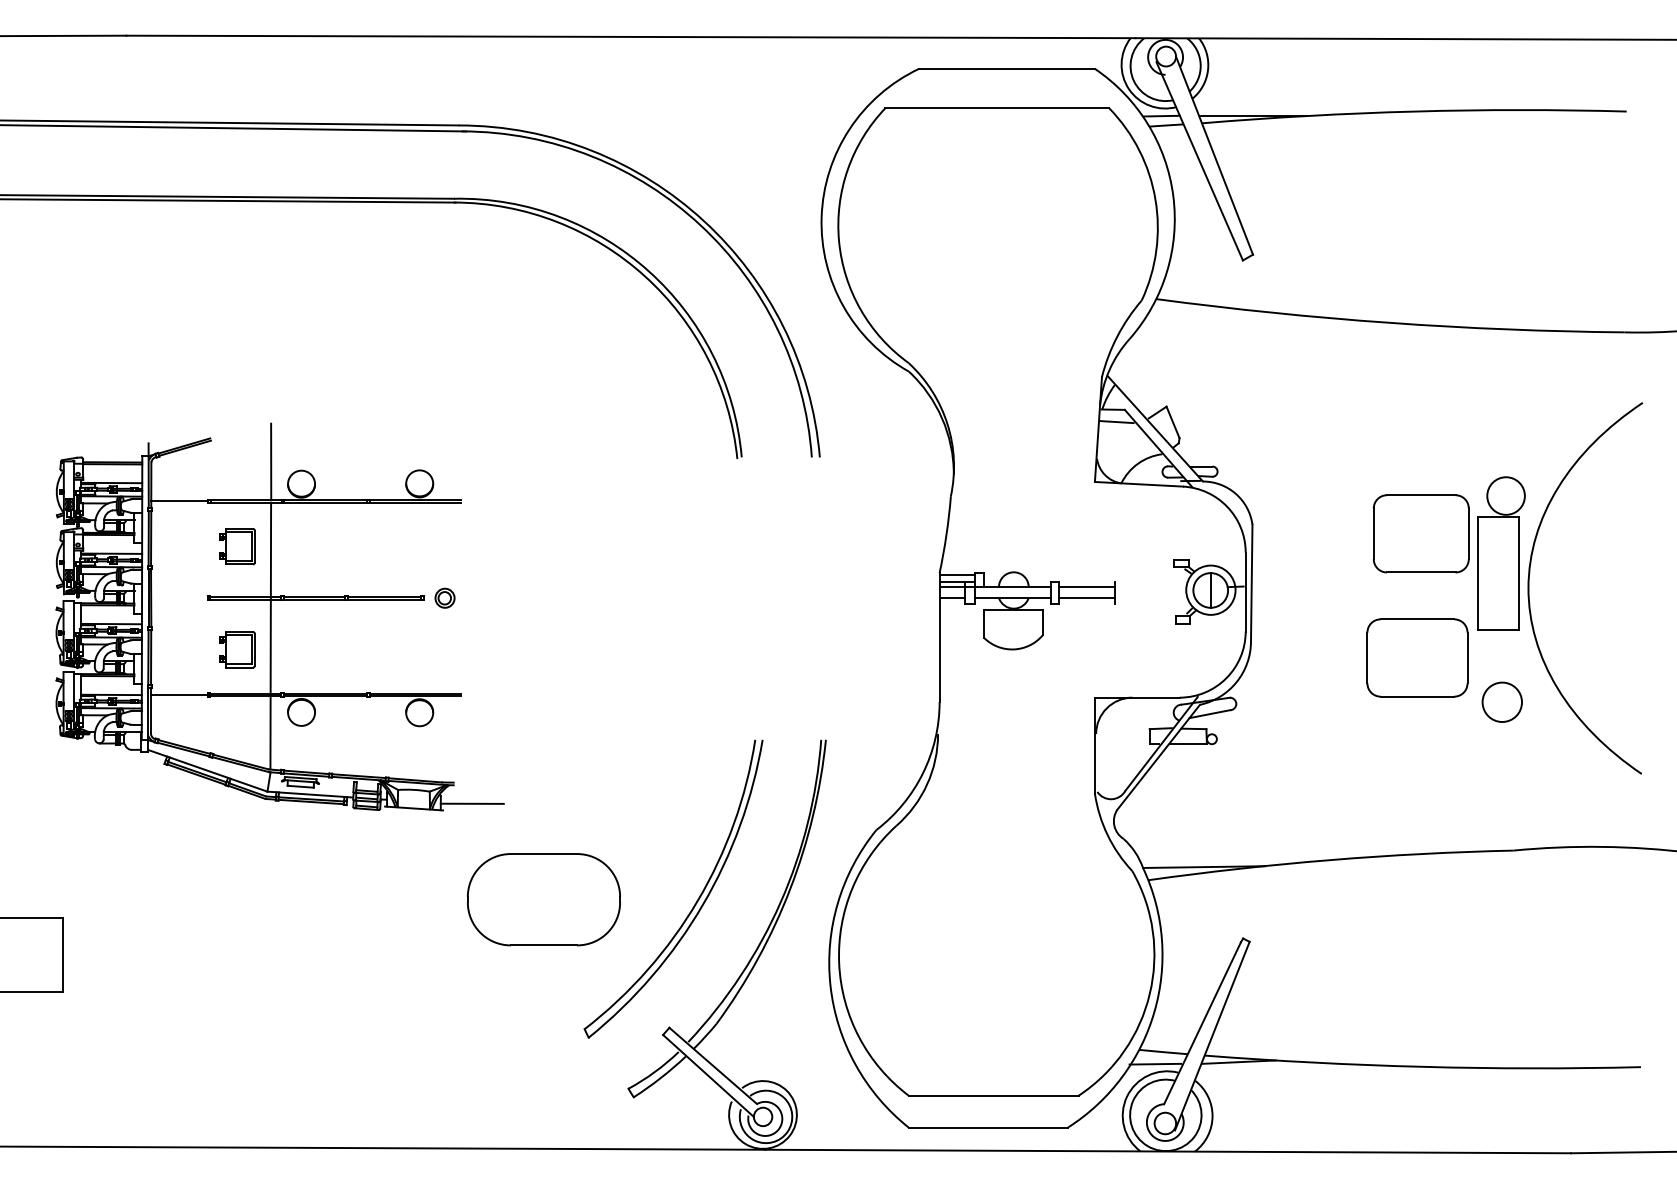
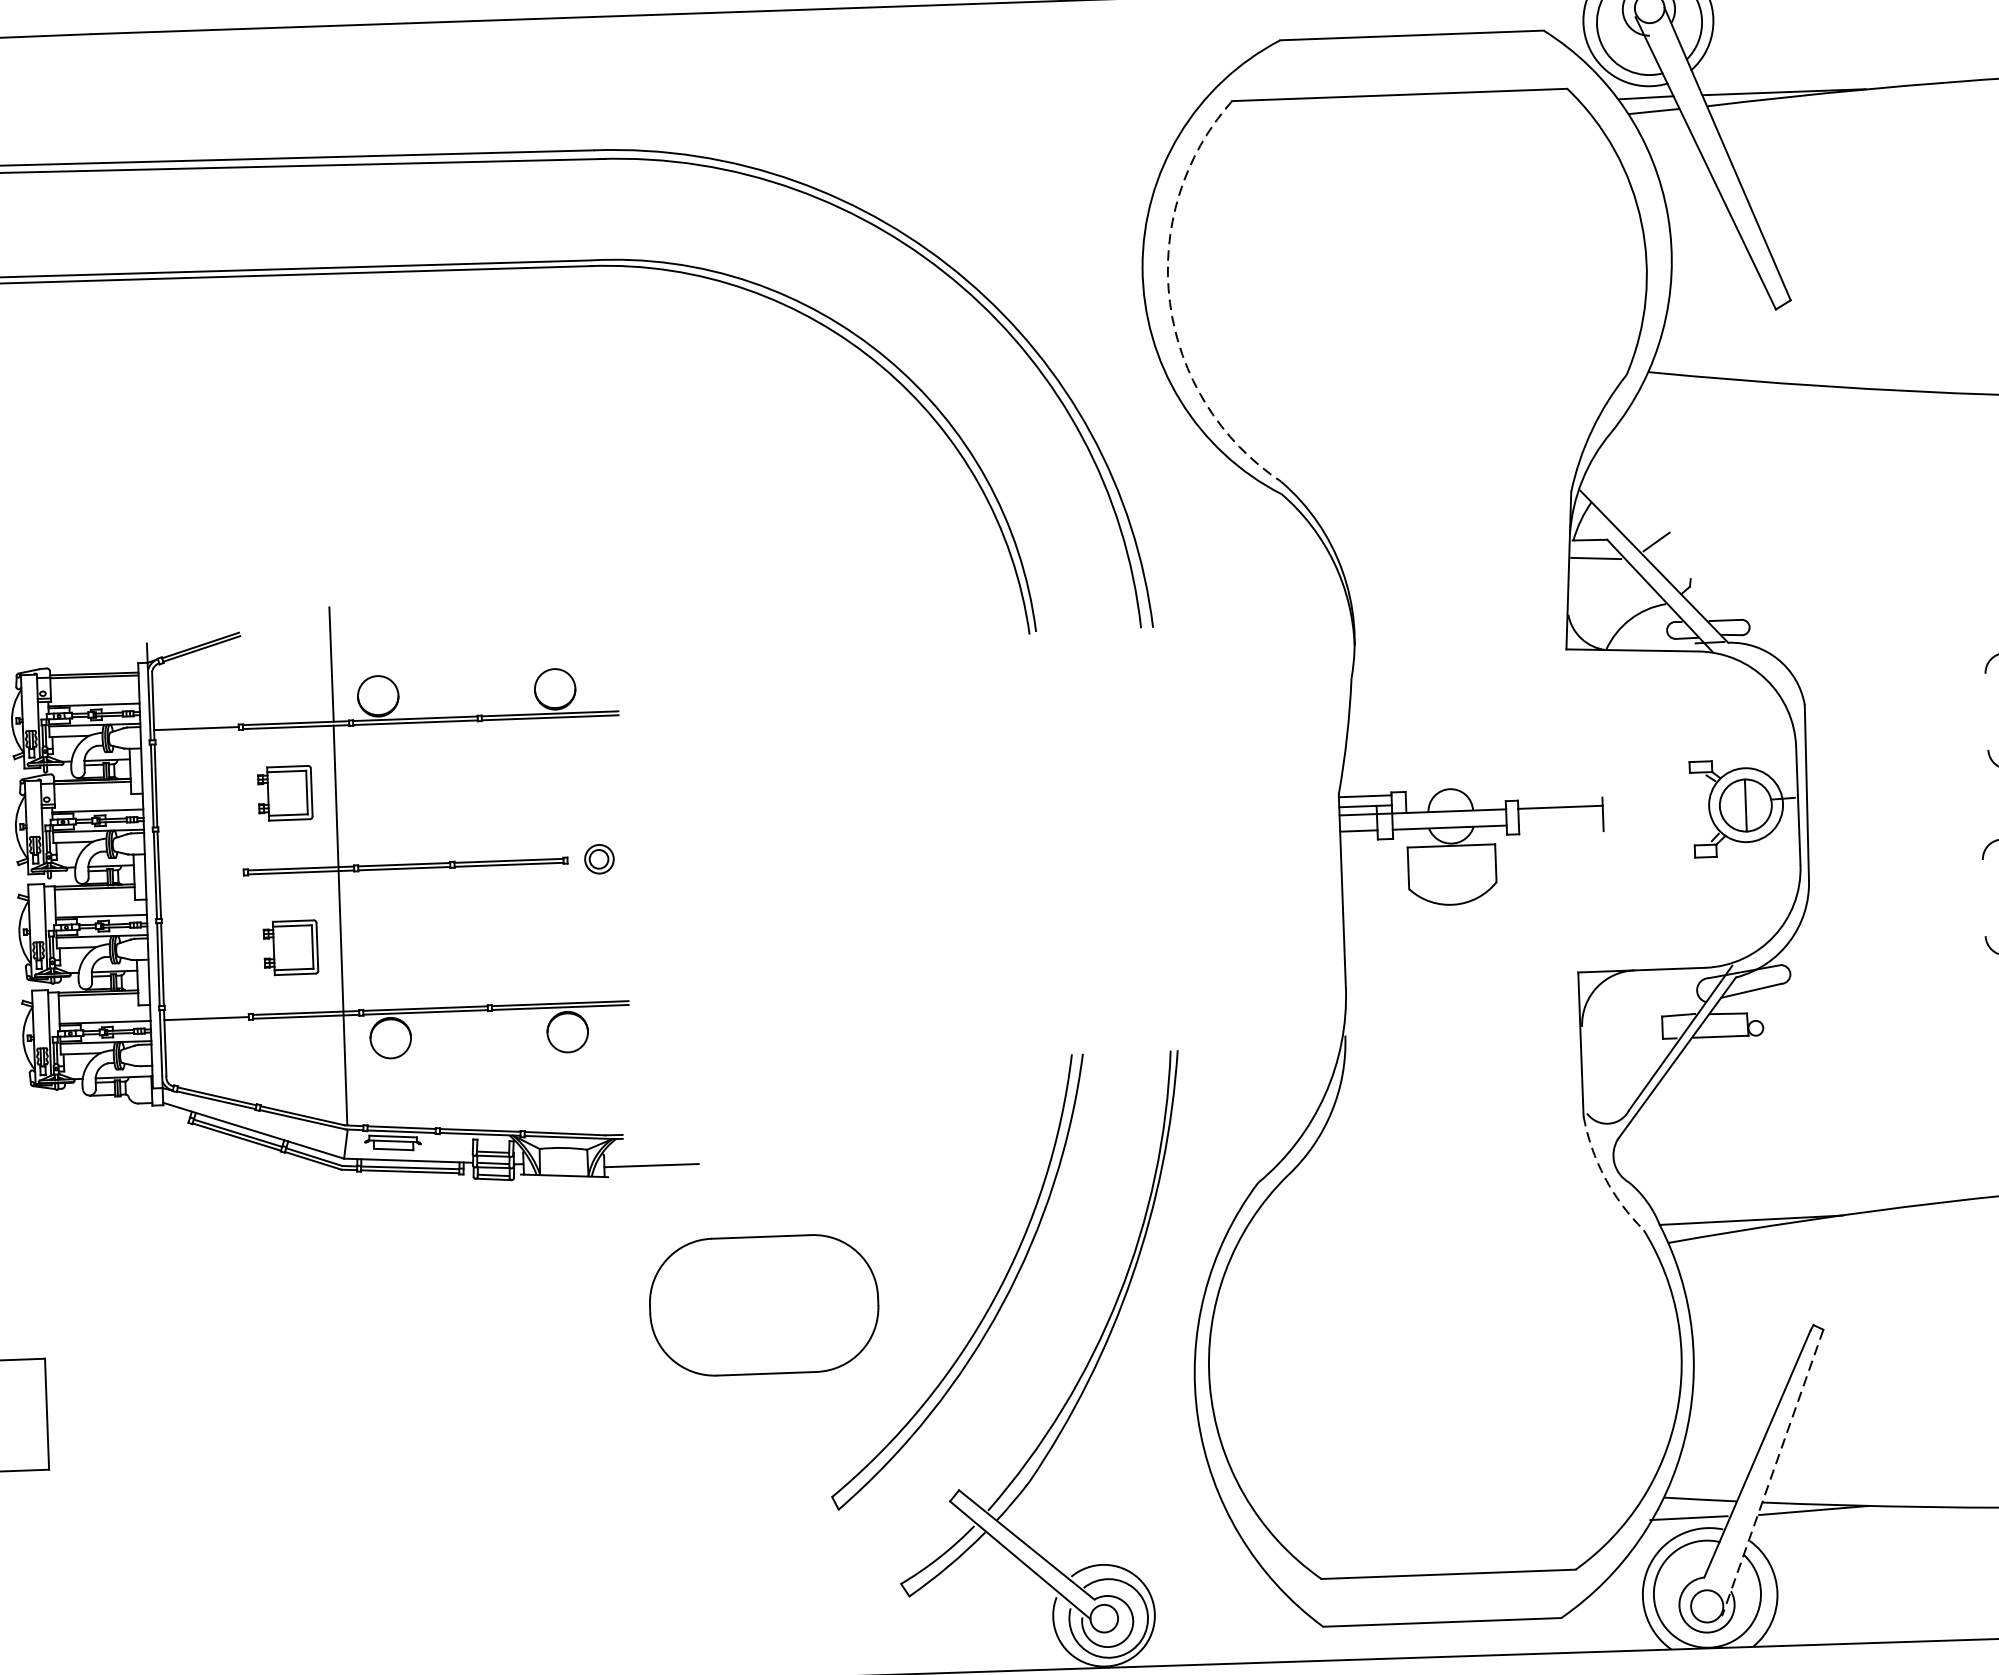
arc: (839, 241) -> (1170, 303), solid -> dashed
line: (1172, 422) -> (1679, 556), removed
line: (1373, 533) -> (1986, 711), removed
line: (1086, 597) -> (1560, 822), removed
line: (1367, 657) -> (1984, 897), removed
arc: (1107, 835) -> (1604, 1178), solid -> dashed
line: (1212, 1036) -> (1772, 1473), solid -> dashed

